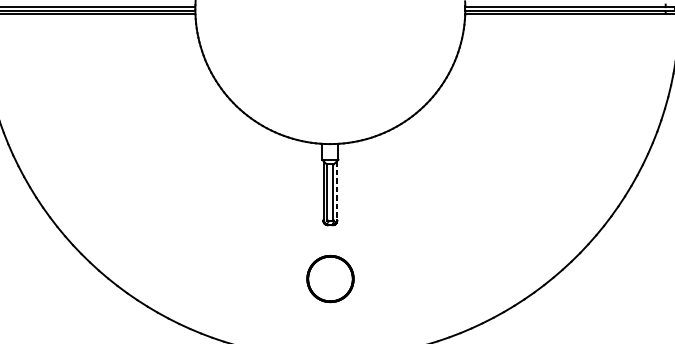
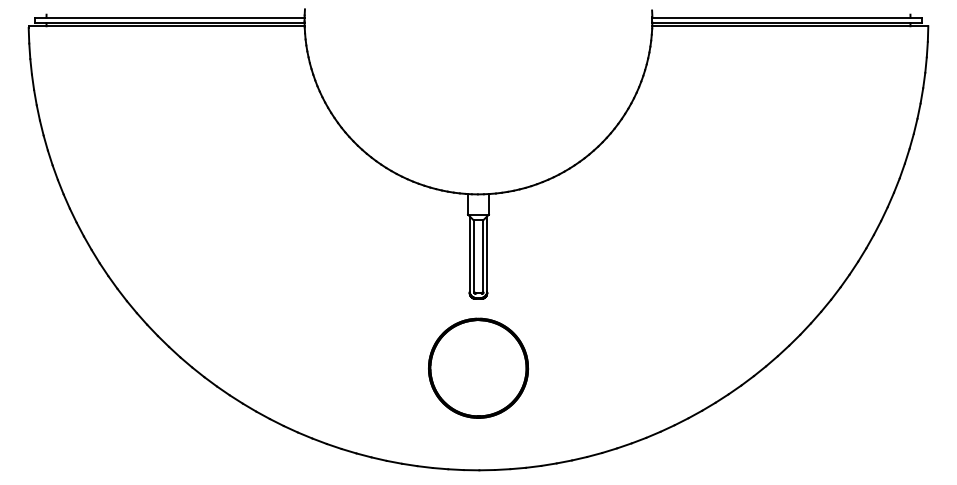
line: (337, 190) -> (487, 254), dashed -> solid
part: (330, 278) -> (478, 367), size x1.67

